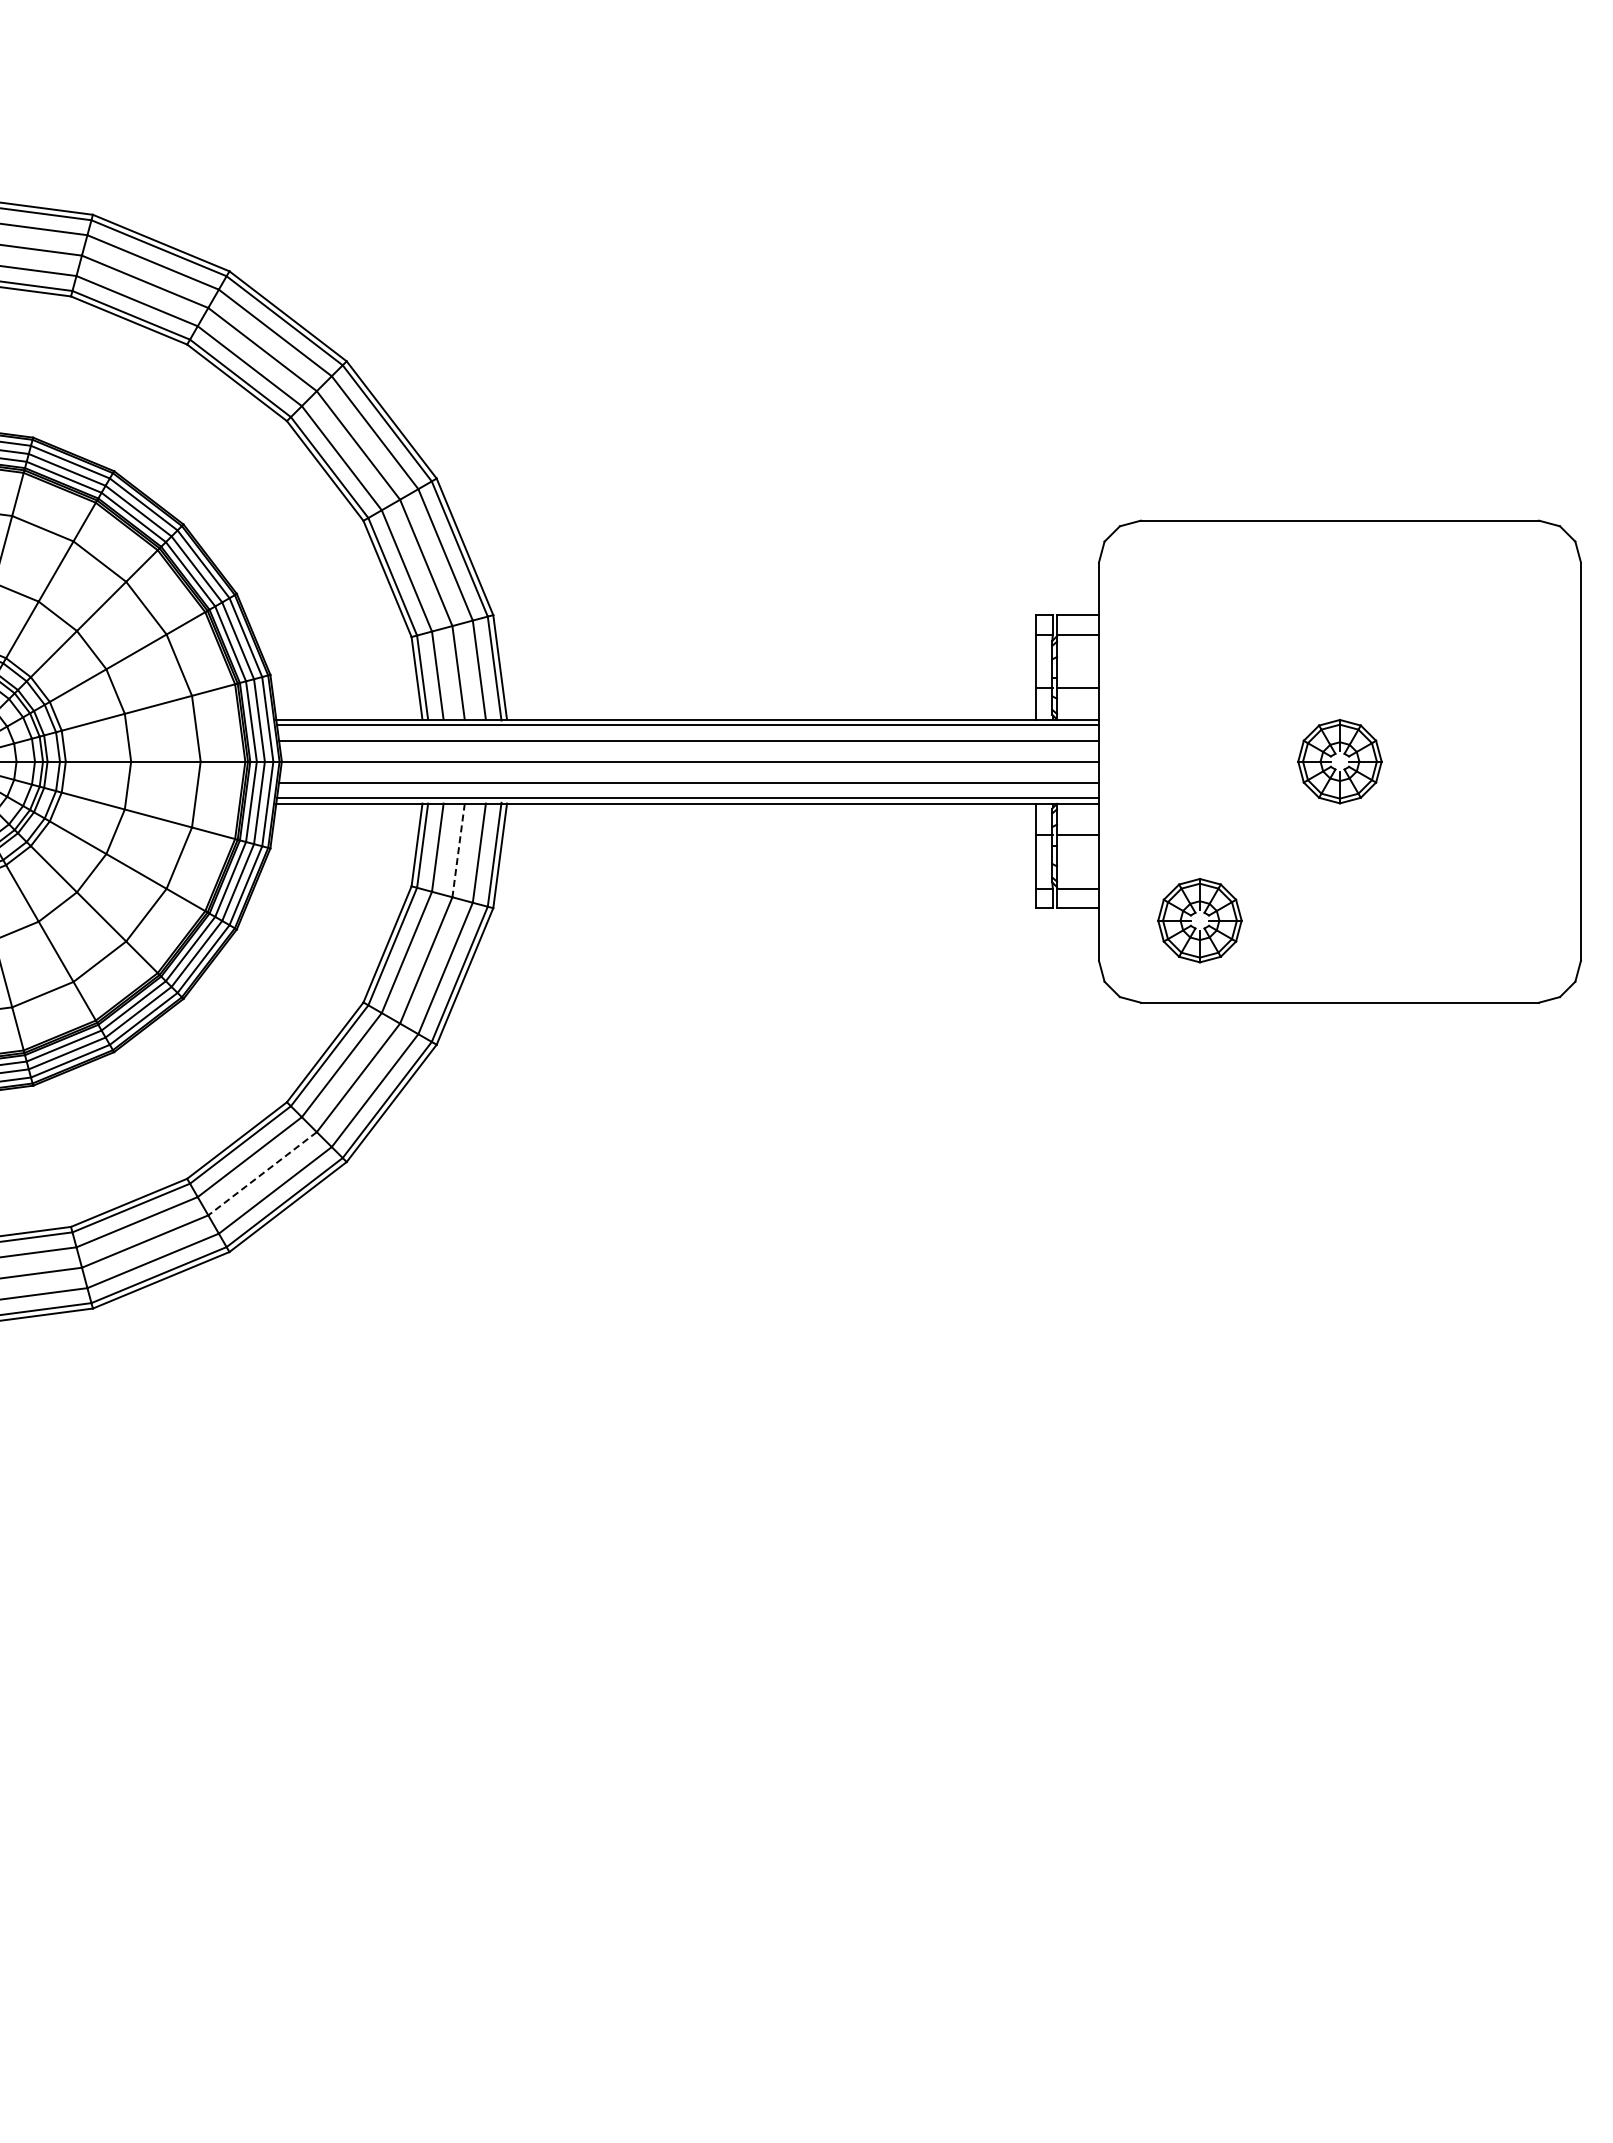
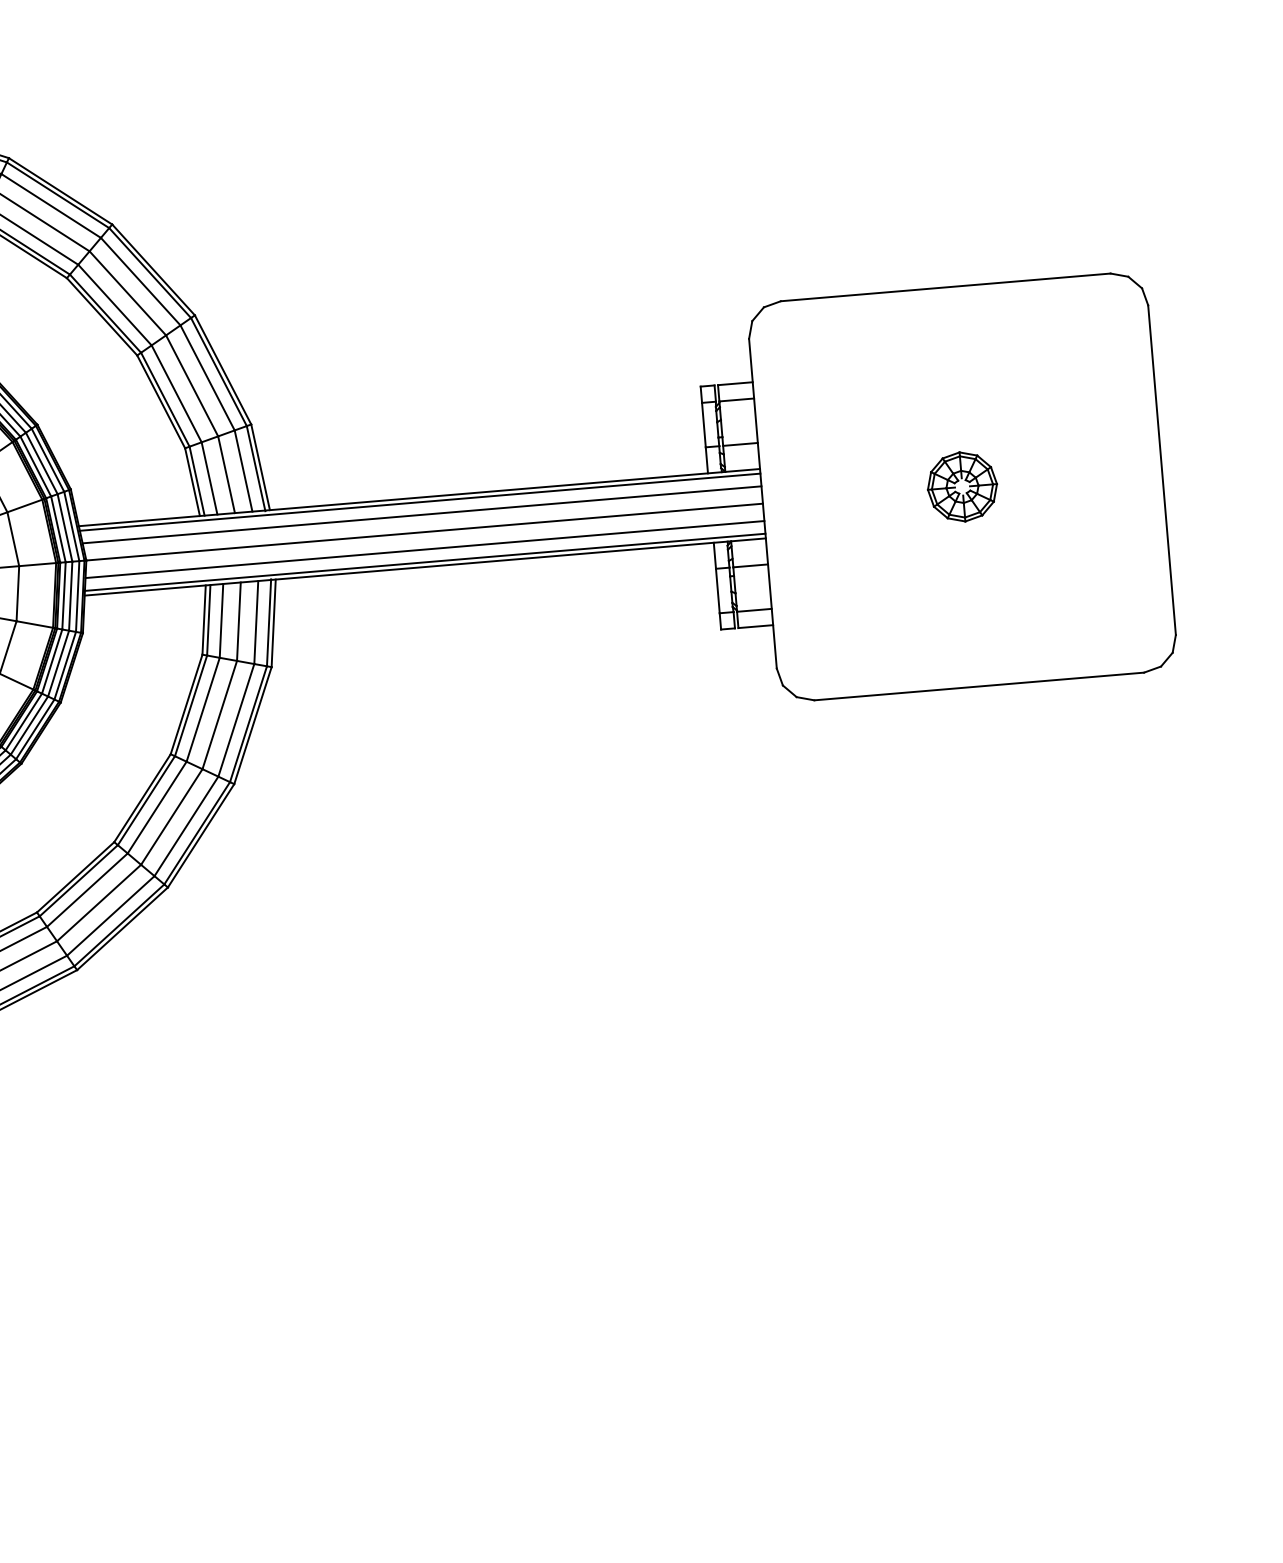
line: (458, 850) -> (238, 621), dashed -> solid
part: (1199, 920) -> (857, 628), removed
line: (262, 1174) -> (99, 903), dashed -> solid

